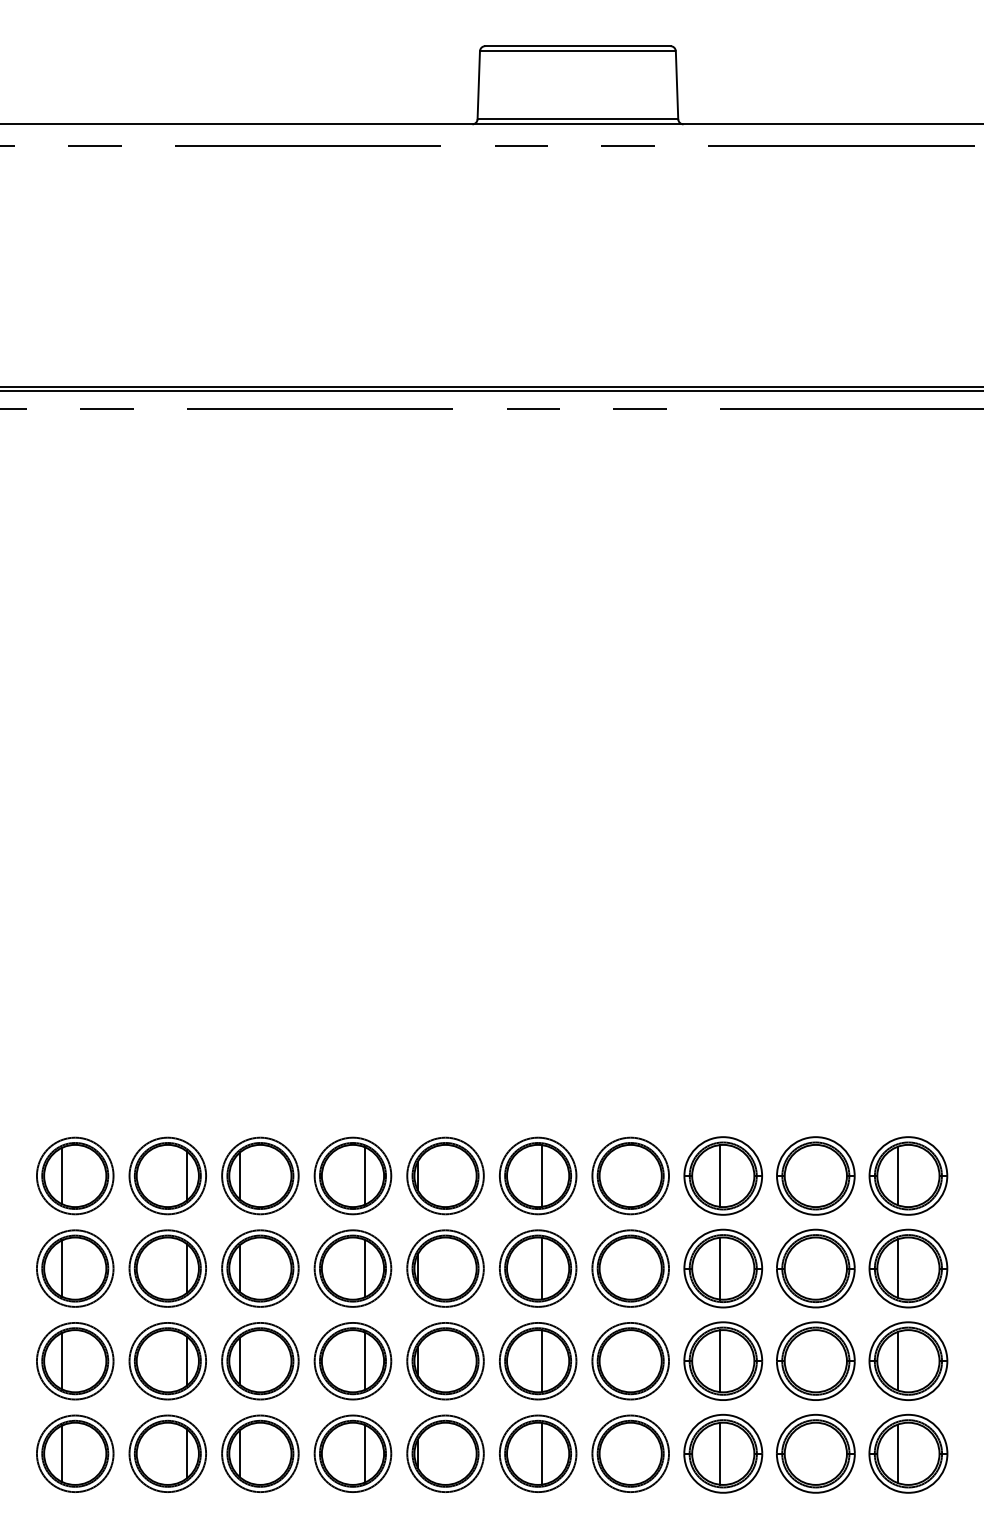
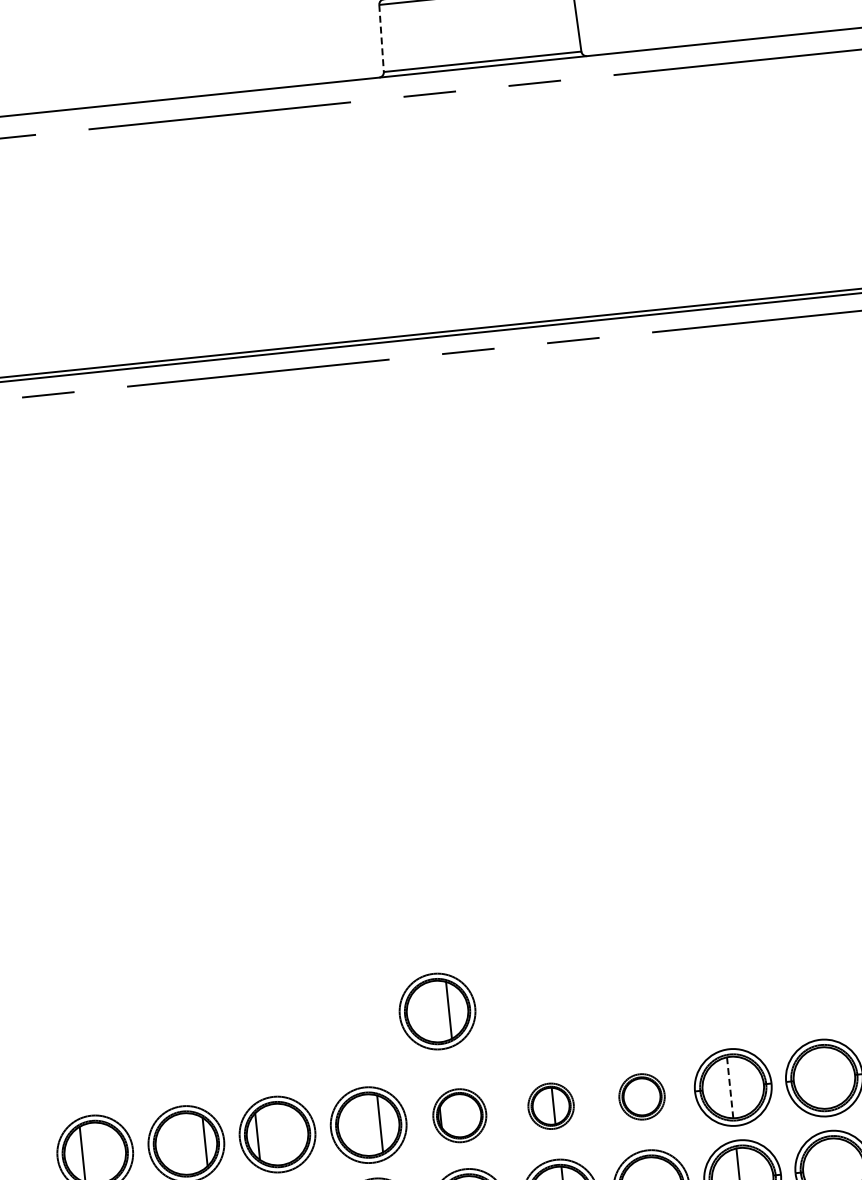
line: (478, 85) -> (381, 38), solid -> dashed
part: (433, 1068) -> (437, 1011), added
part: (445, 1175) -> (459, 1115), size x0.7
part: (538, 1175) -> (551, 1105), size x0.6
part: (630, 1175) -> (641, 1096), size x0.6
line: (720, 1176) -> (730, 1088), solid -> dashed

